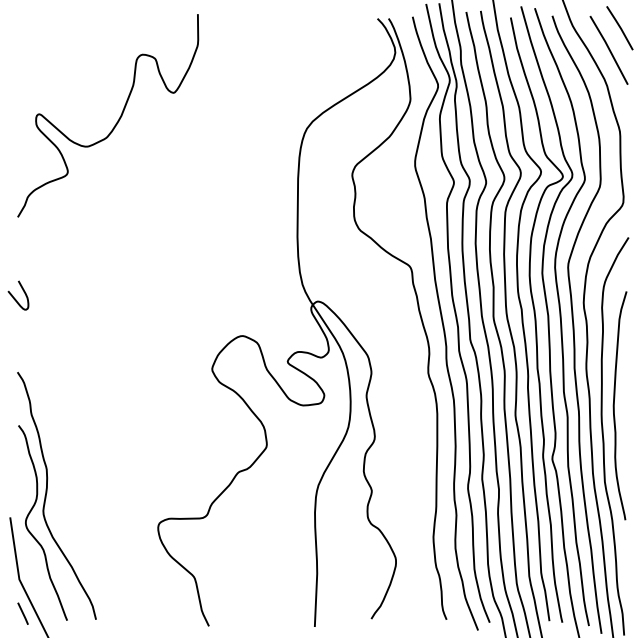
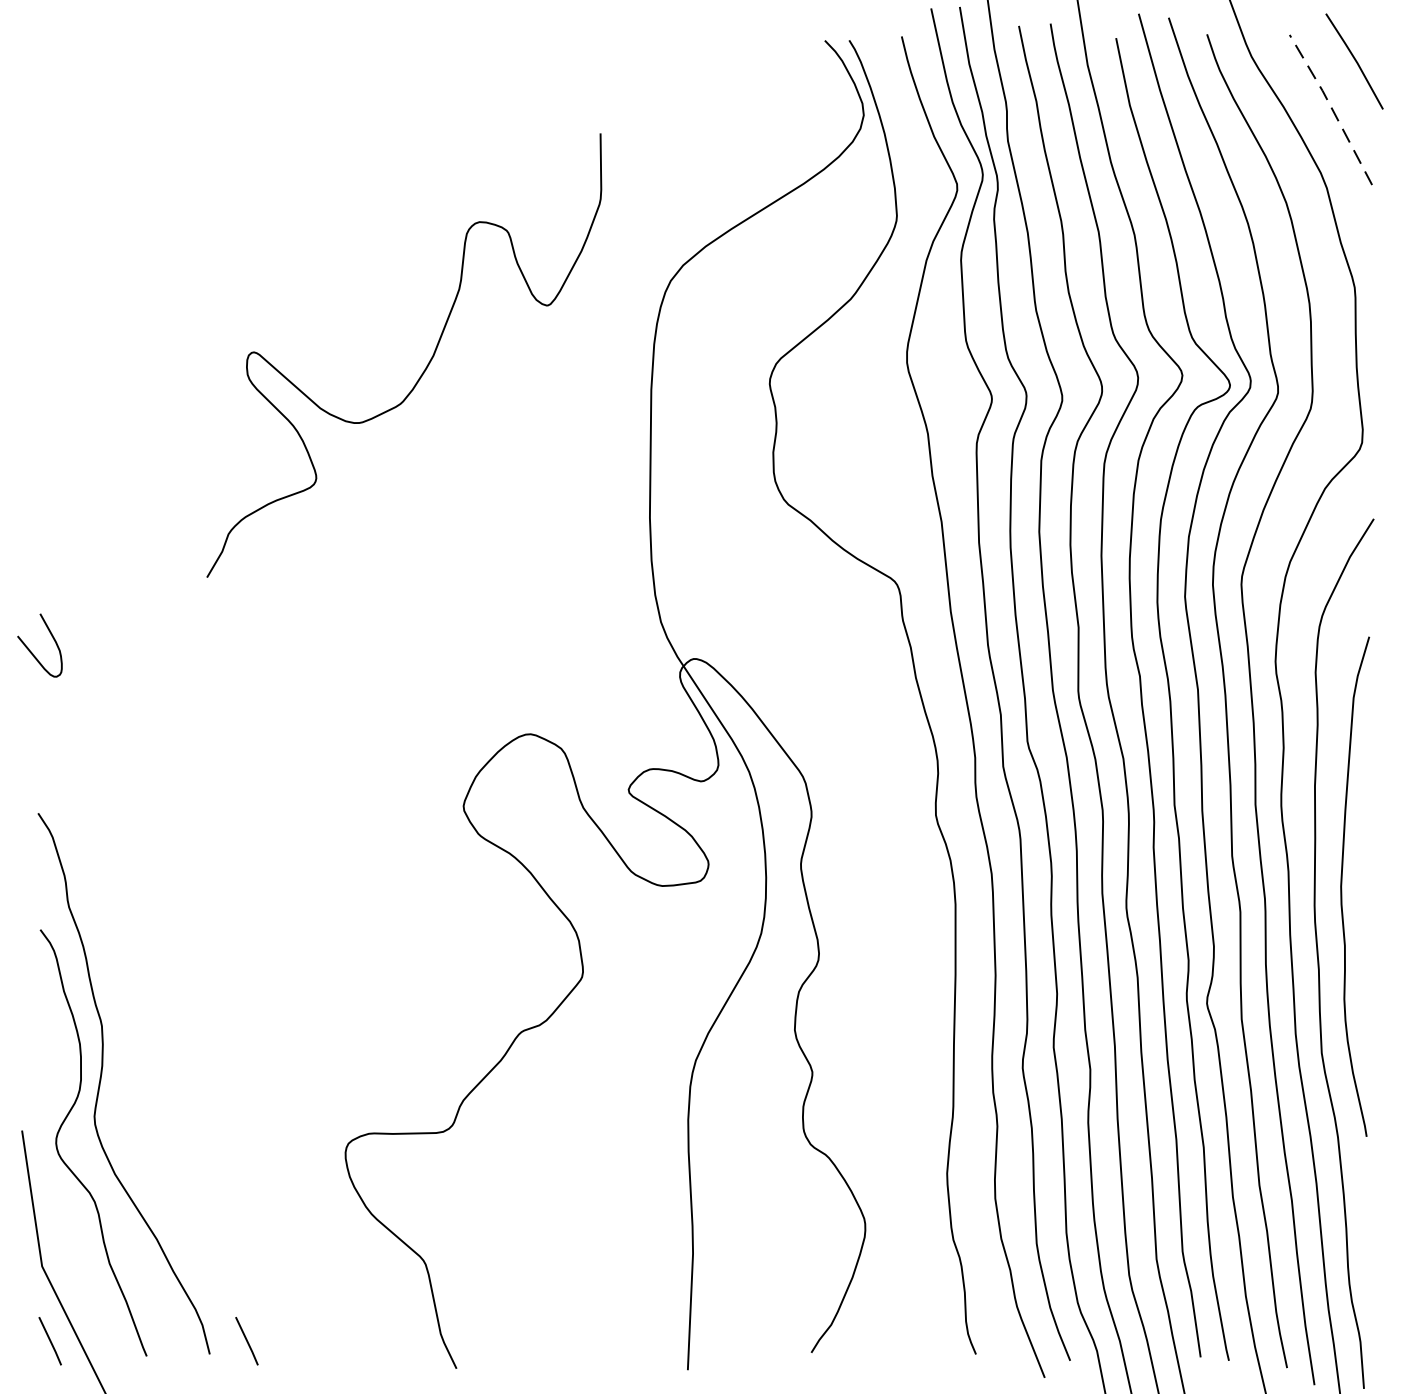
line: (609, 49) -> (1331, 107), solid -> dashed
curve: (117, 120) -> (424, 365), moved
line: (112, 613) -> (245, 1340), added

